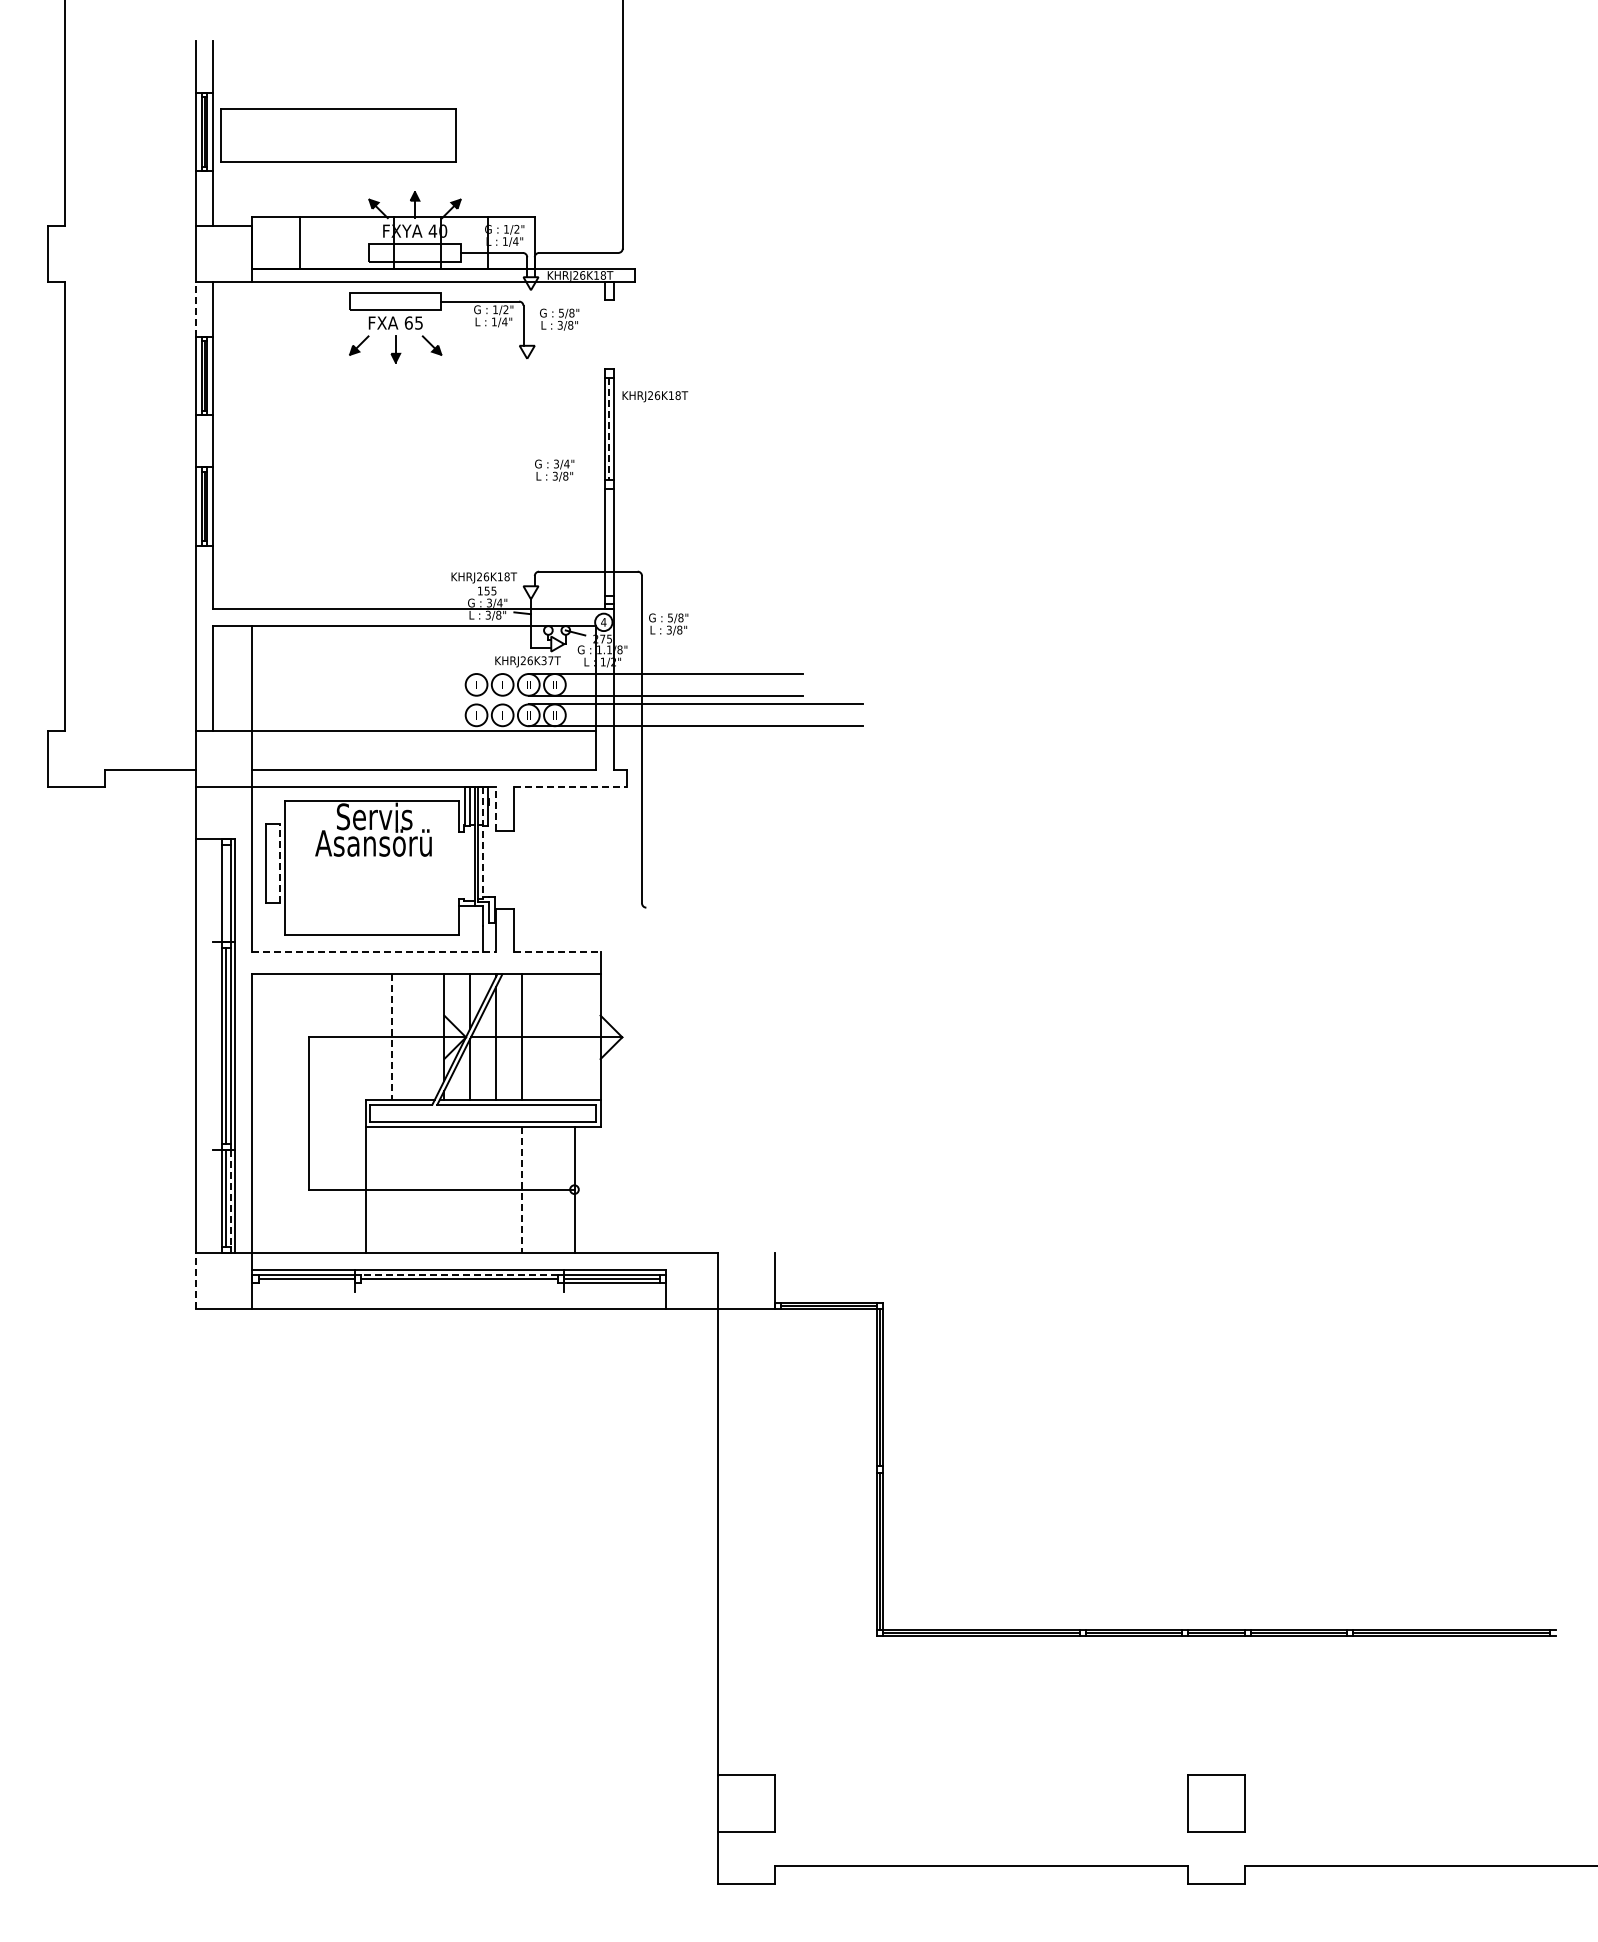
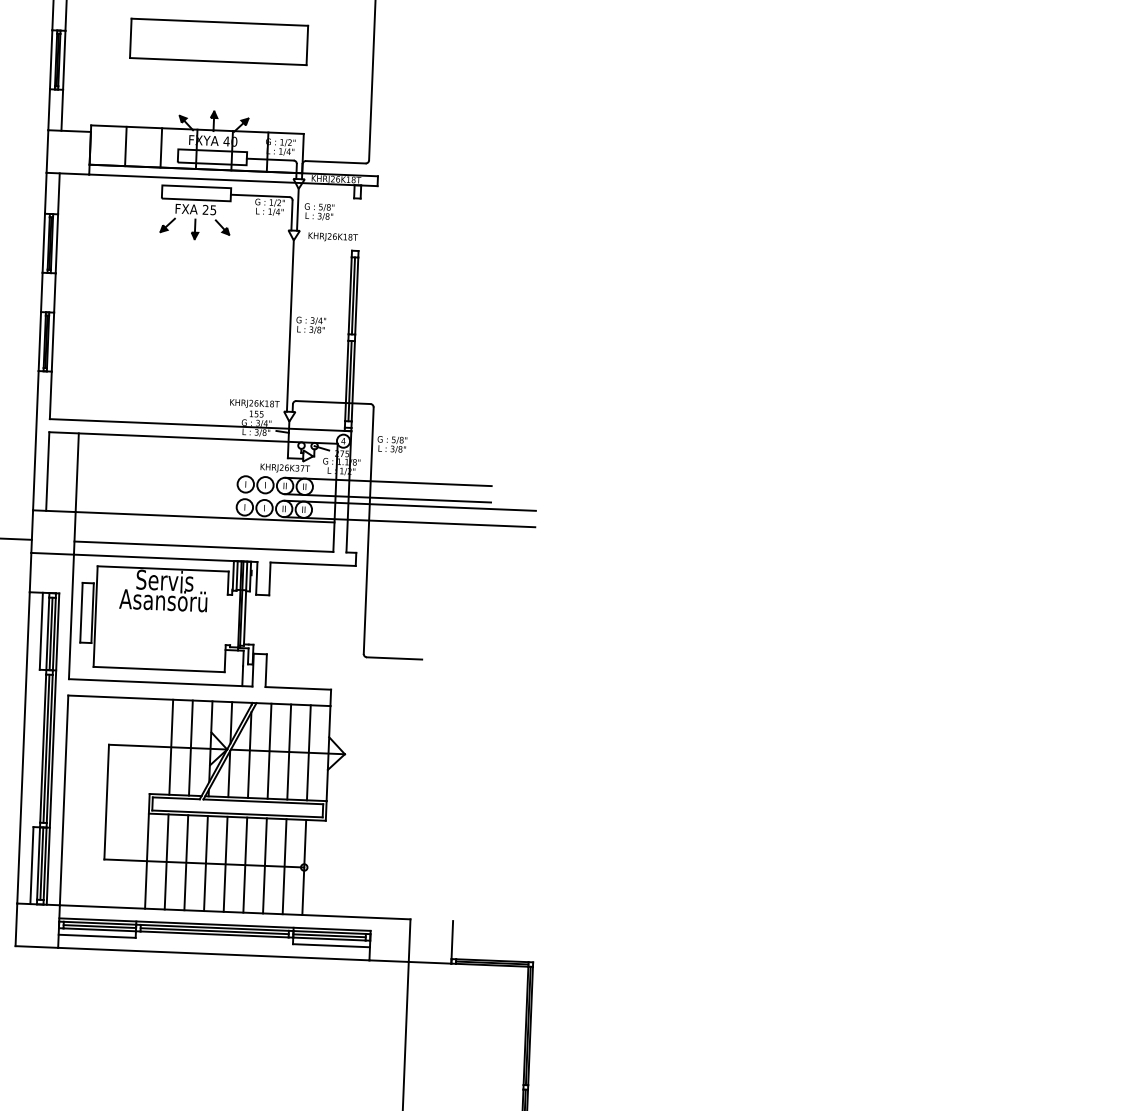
part: (338, 135) -> (219, 41), moved
line: (346, 243) -> (161, 148), added
line: (195, 309) -> (45, 193), dashed -> solid
line: (530, 317) -> (297, 209), added
text: (408, 322) -> (205, 209), 65 -> 25
text: (655, 396) -> (333, 237), moved
line: (609, 429) -> (353, 296), dashed -> solid
line: (527, 472) -> (290, 326), added
line: (609, 542) -> (350, 381), added
line: (570, 787) -> (313, 564), dashed -> solid
line: (496, 808) -> (257, 578), dashed -> solid
line: (482, 843) -> (245, 604), dashed -> solid
line: (280, 863) -> (92, 613), dashed -> solid
line: (213, 890) -> (41, 631), added
line: (226, 893) -> (51, 633), added
line: (682, 907) -> (394, 658), added
line: (374, 952) -> (160, 682), dashed -> solid
line: (557, 952) -> (298, 688), dashed -> solid
line: (391, 1037) -> (171, 747), dashed -> solid
line: (417, 1037) -> (190, 748), added
line: (548, 1037) -> (289, 752), added
line: (574, 1037) -> (308, 752), added
line: (391, 1189) -> (166, 861), added
line: (417, 1189) -> (186, 862), added
line: (443, 1189) -> (205, 863), added
line: (470, 1189) -> (225, 864), added
line: (496, 1189) -> (245, 865), added
line: (548, 1189) -> (284, 866), added
line: (522, 1190) -> (265, 866), dashed -> solid
line: (230, 1199) -> (44, 864), dashed -> solid
line: (213, 1201) -> (32, 865), added
line: (458, 1274) -> (214, 927), dashed -> solid
line: (195, 1280) -> (16, 924), dashed -> solid
line: (306, 1283) -> (99, 930), added
line: (458, 1283) -> (214, 934), added
line: (303, 1291) -> (97, 935), added
line: (614, 1291) -> (331, 945), added

